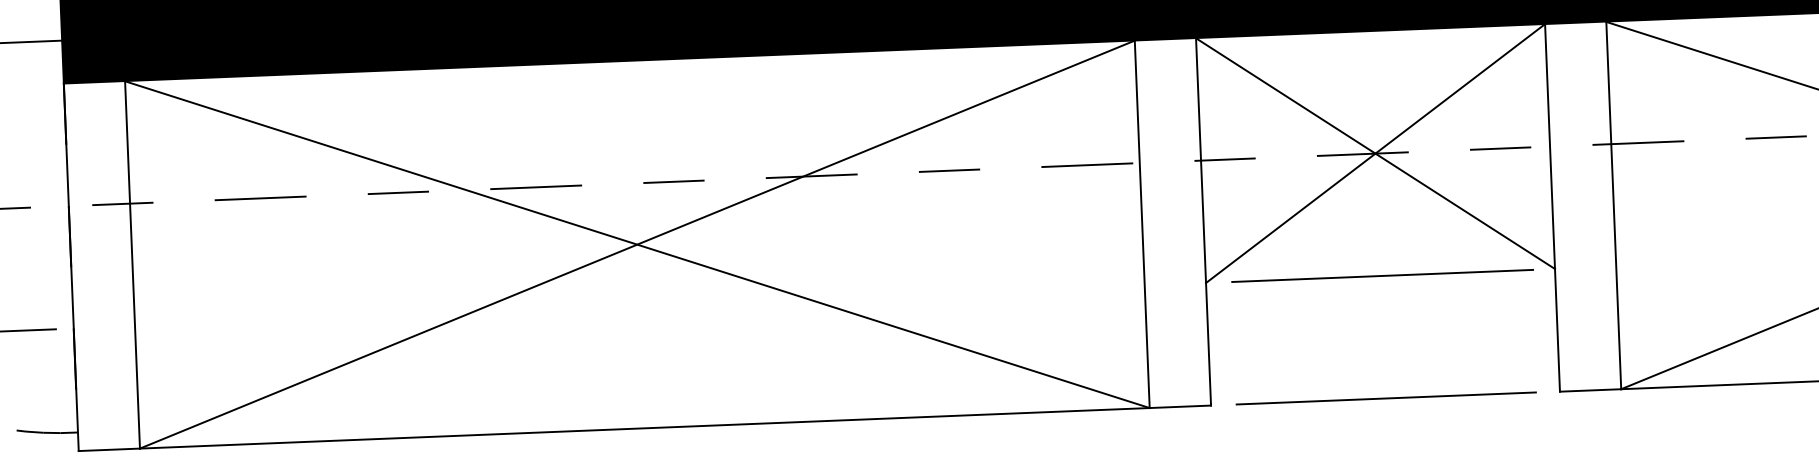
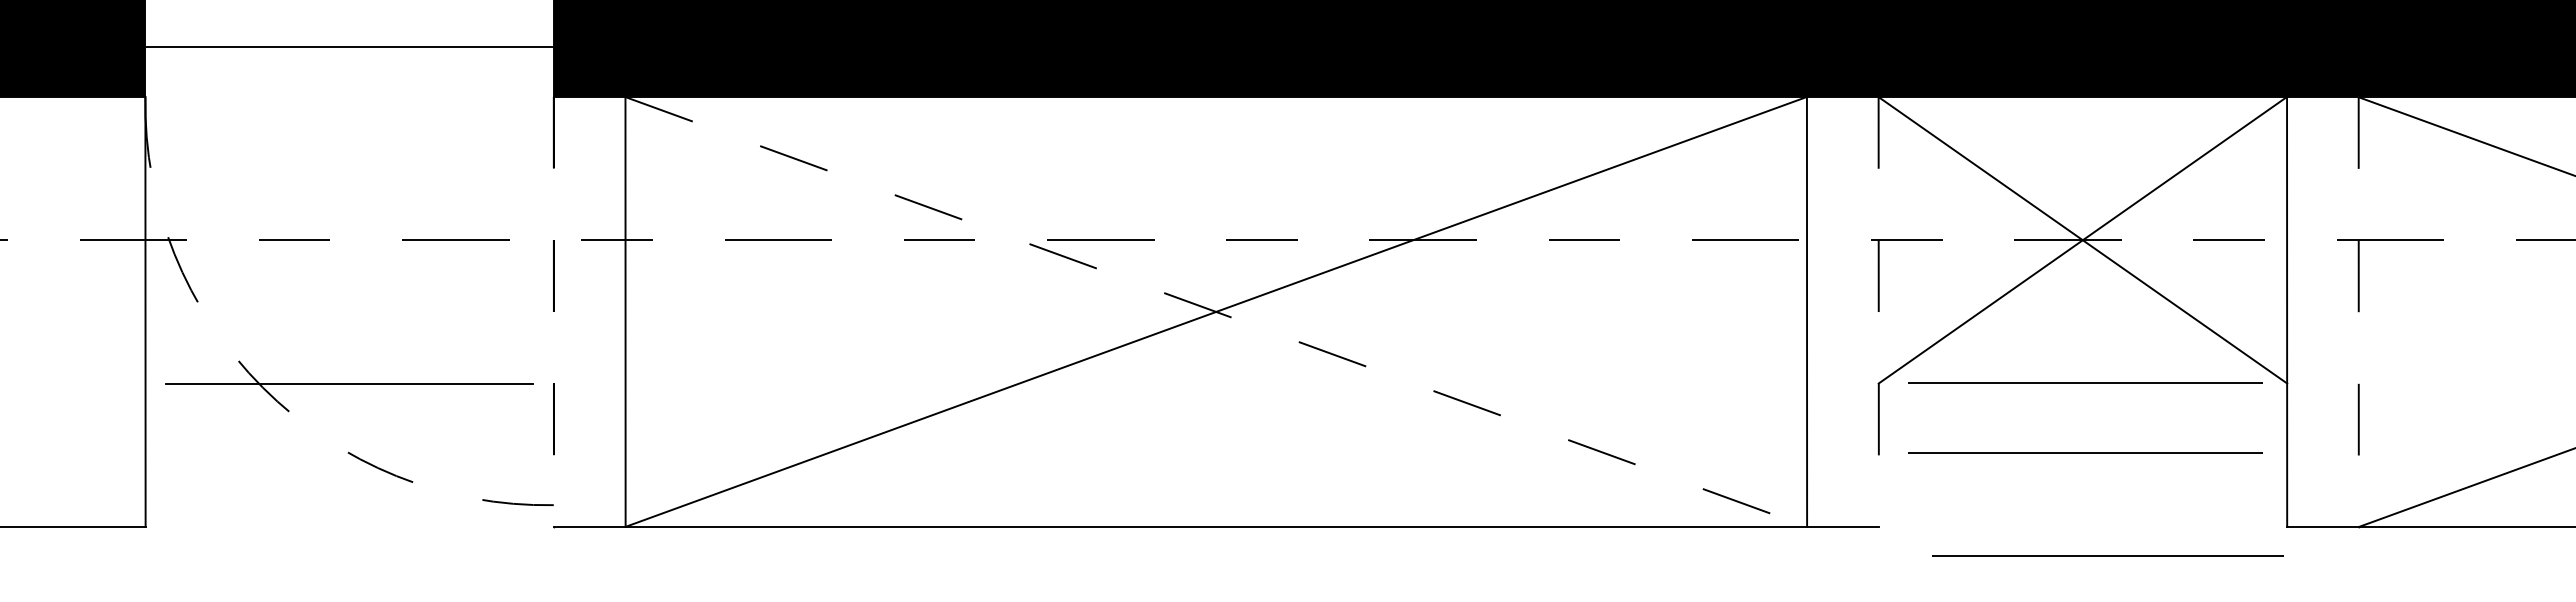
line: (1613, 205) -> (2358, 312), solid -> dashed
line: (1203, 221) -> (1878, 311), solid -> dashed
line: (637, 244) -> (1216, 311), solid -> dashed
line: (70, 267) -> (553, 311), solid -> dashed
line: (1385, 334) -> (2085, 452), added
line: (1385, 398) -> (2107, 555), moved

